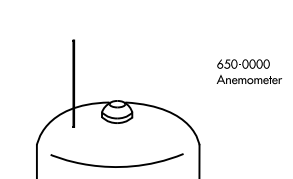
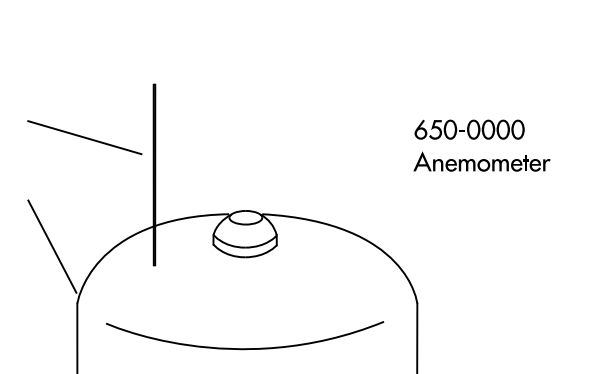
line: (40, 65) -> (84, 136), added
part: (248, 71) -> (480, 145), moved
line: (24, 117) -> (51, 245), added

